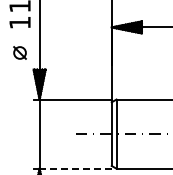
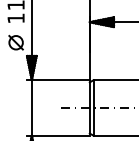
part: (19, 52) -> (15, 42), size x1.43
line: (75, 168) -> (60, 135), dashed -> solid

